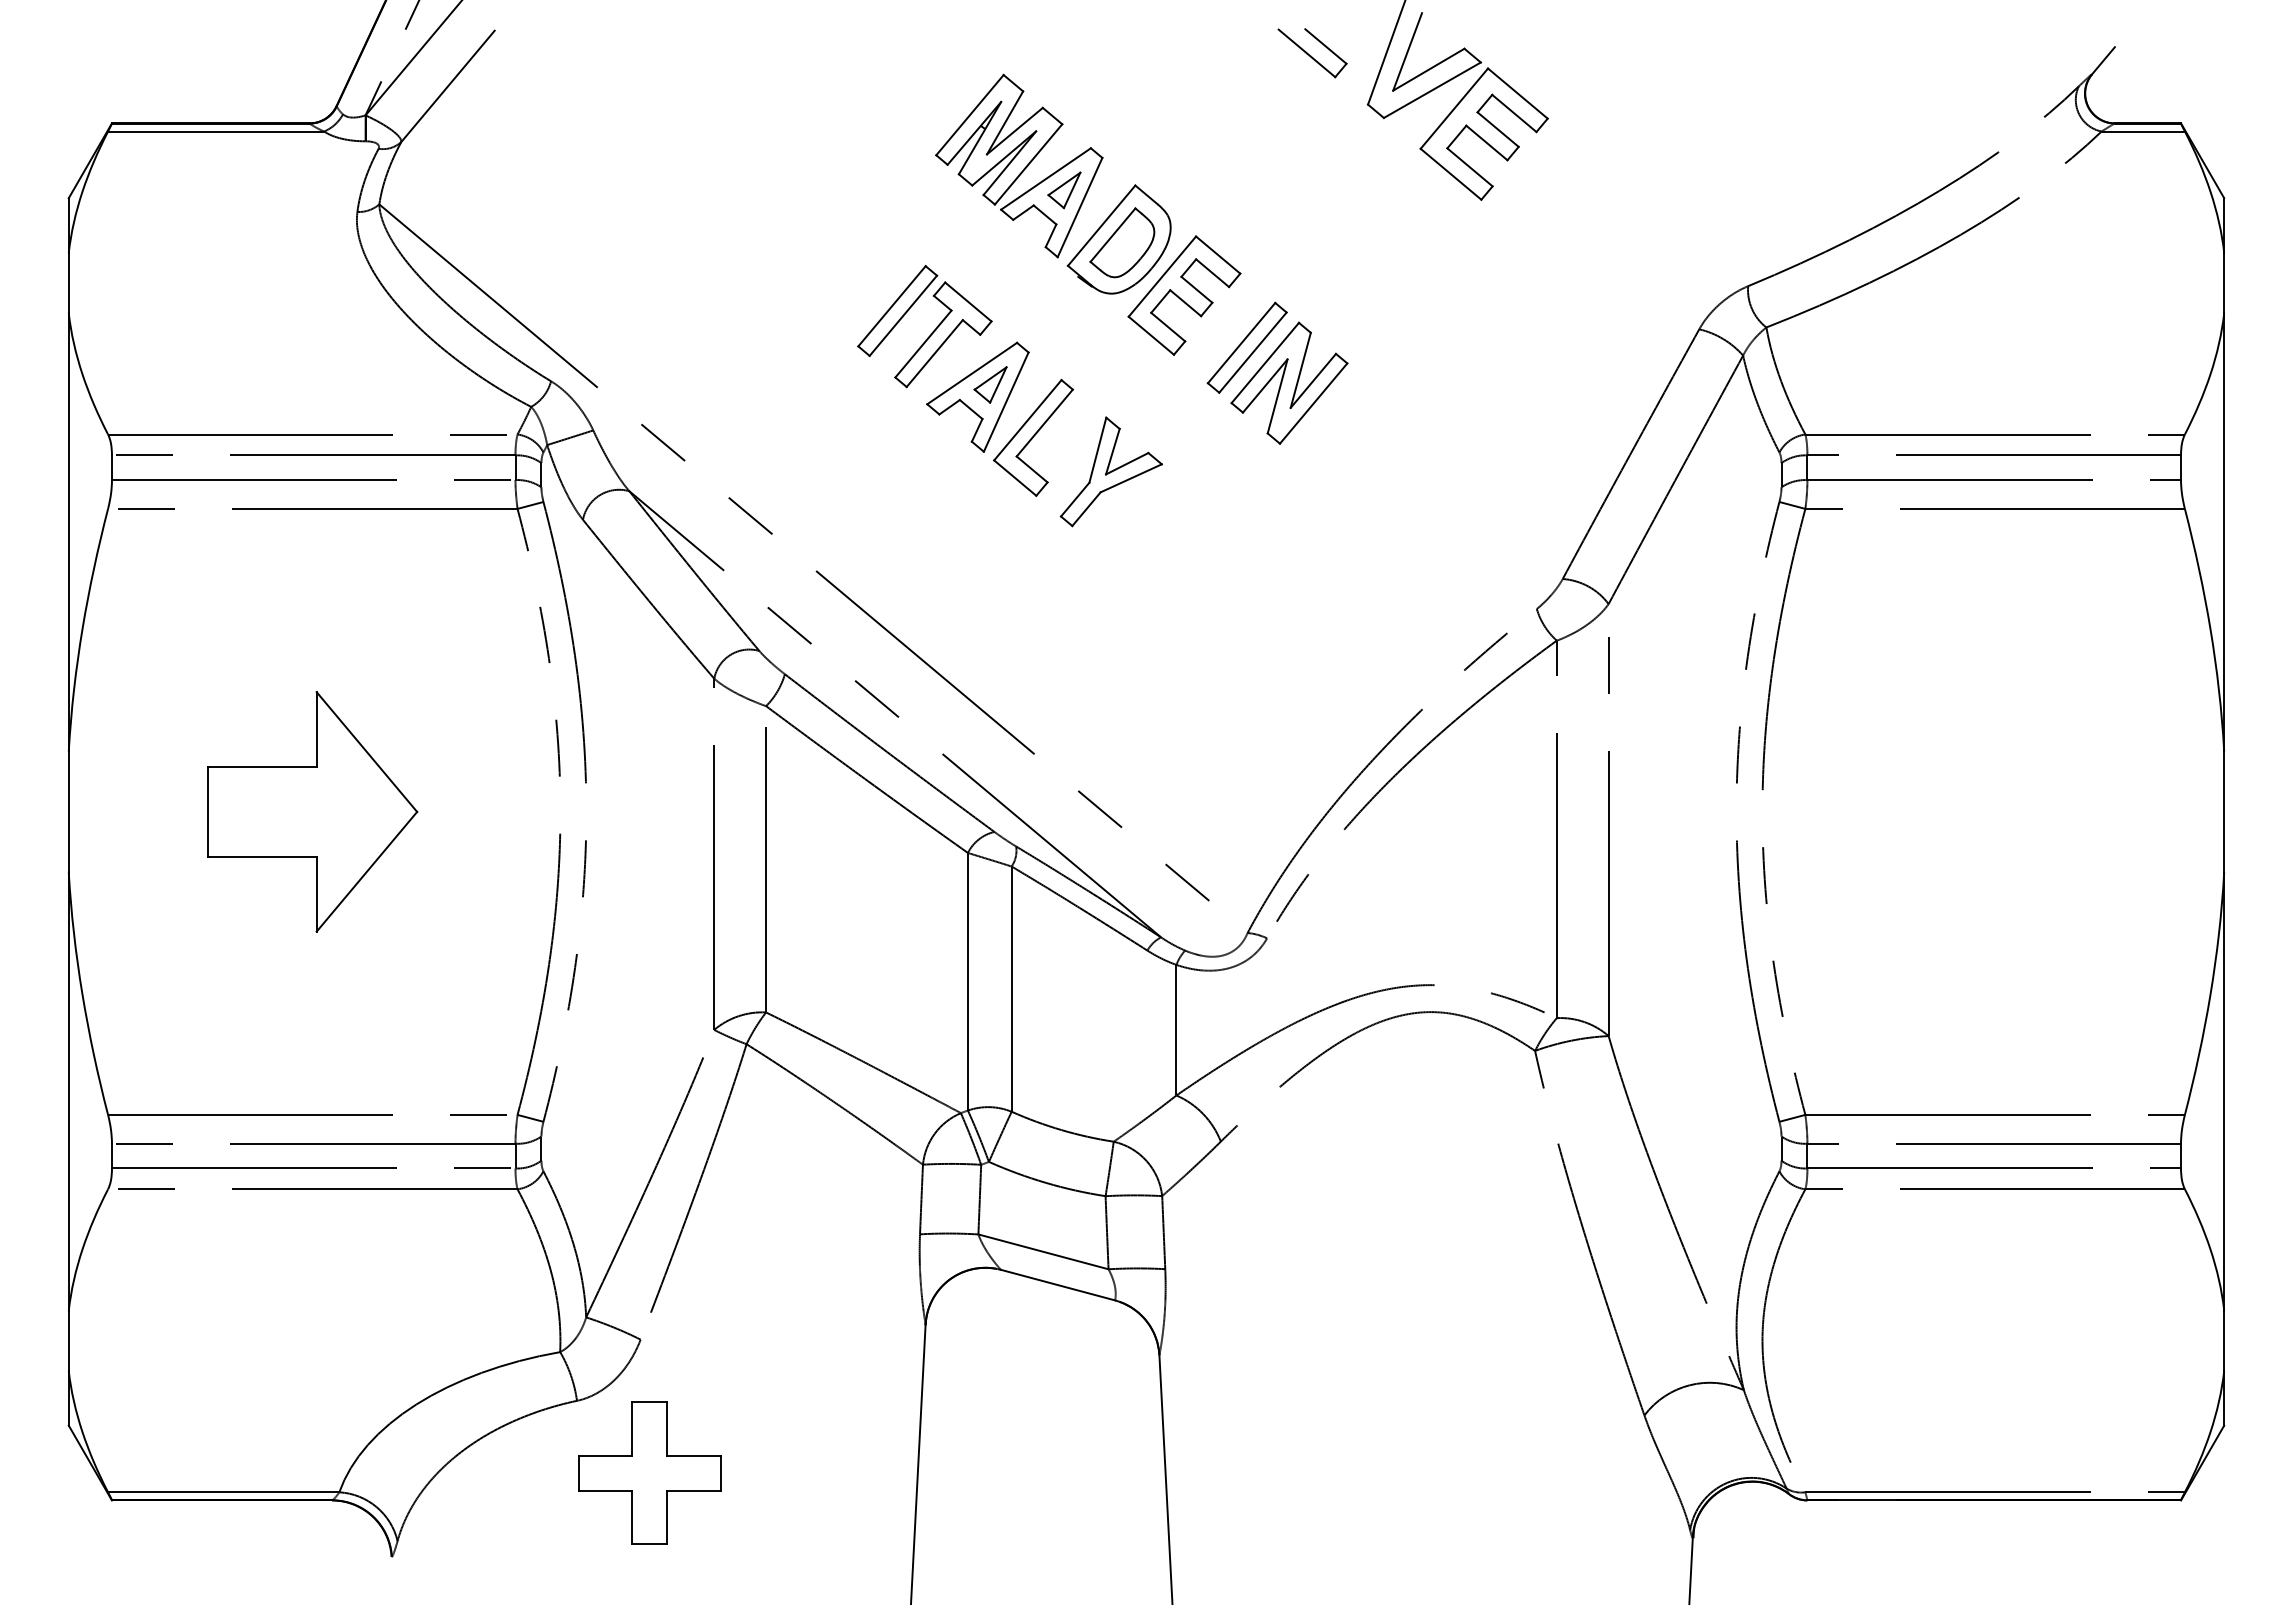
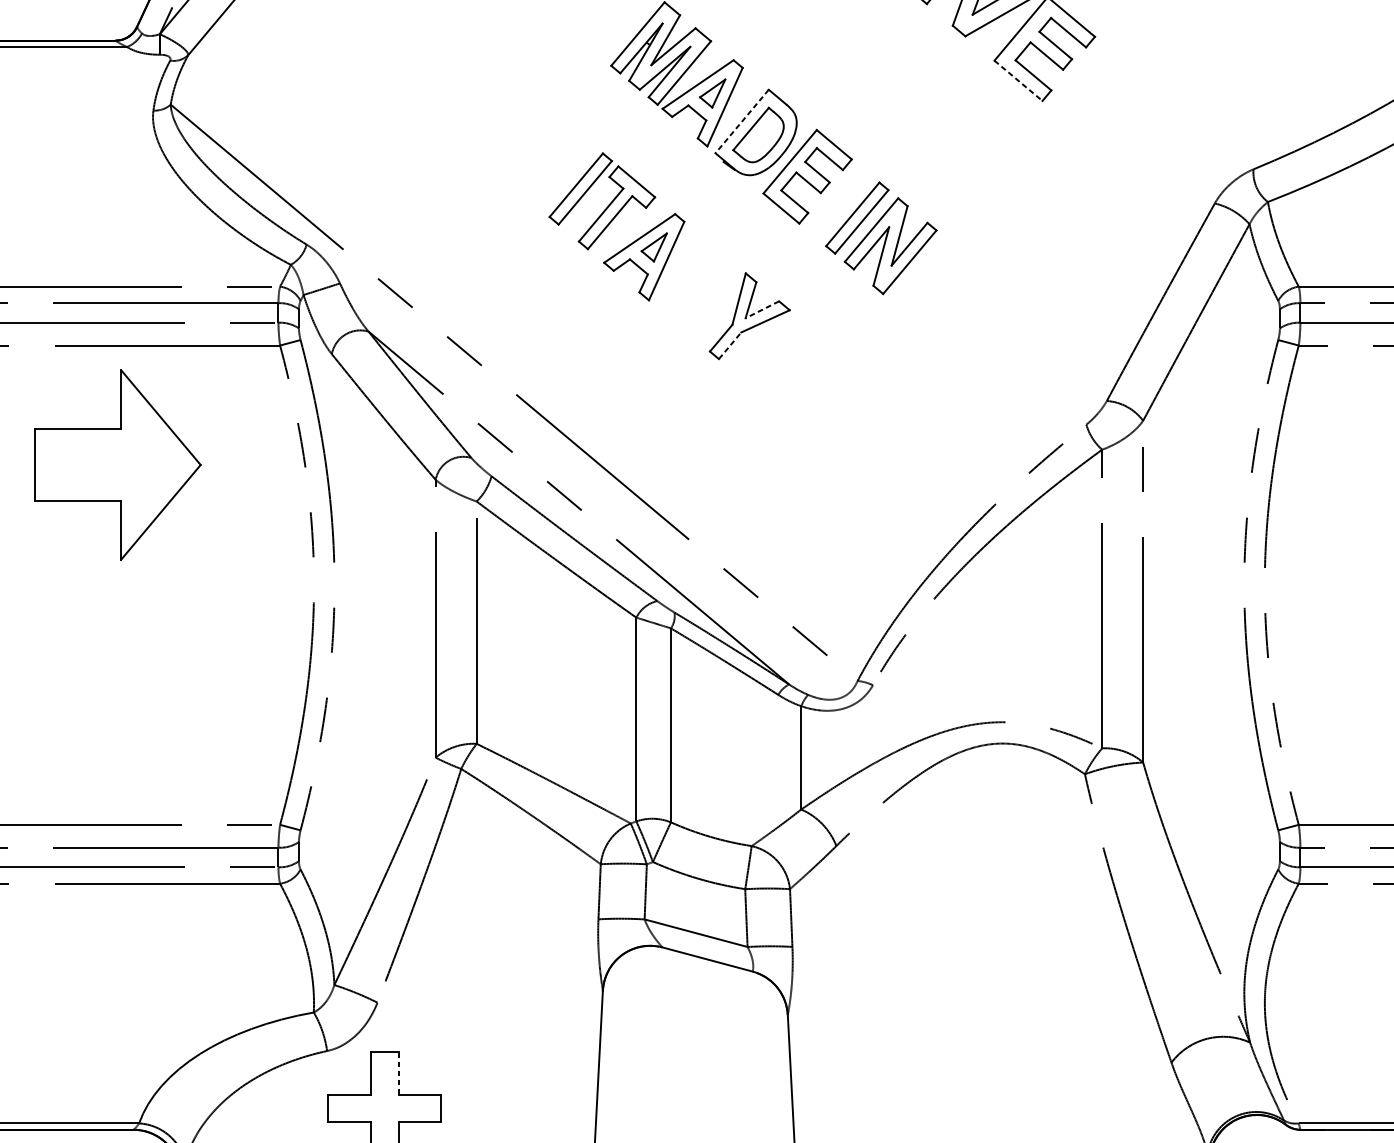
line: (1451, 174) -> (1018, 81), solid -> dashed
line: (1101, 226) -> (742, 122), solid -> dashed
part: (1033, 437) -> (688, 289), removed
line: (1127, 463) -> (762, 309), solid -> dashed
line: (1086, 509) -> (730, 346), solid -> dashed
part: (312, 811) -> (117, 464), moved
line: (667, 1428) -> (398, 1072), solid -> dashed

